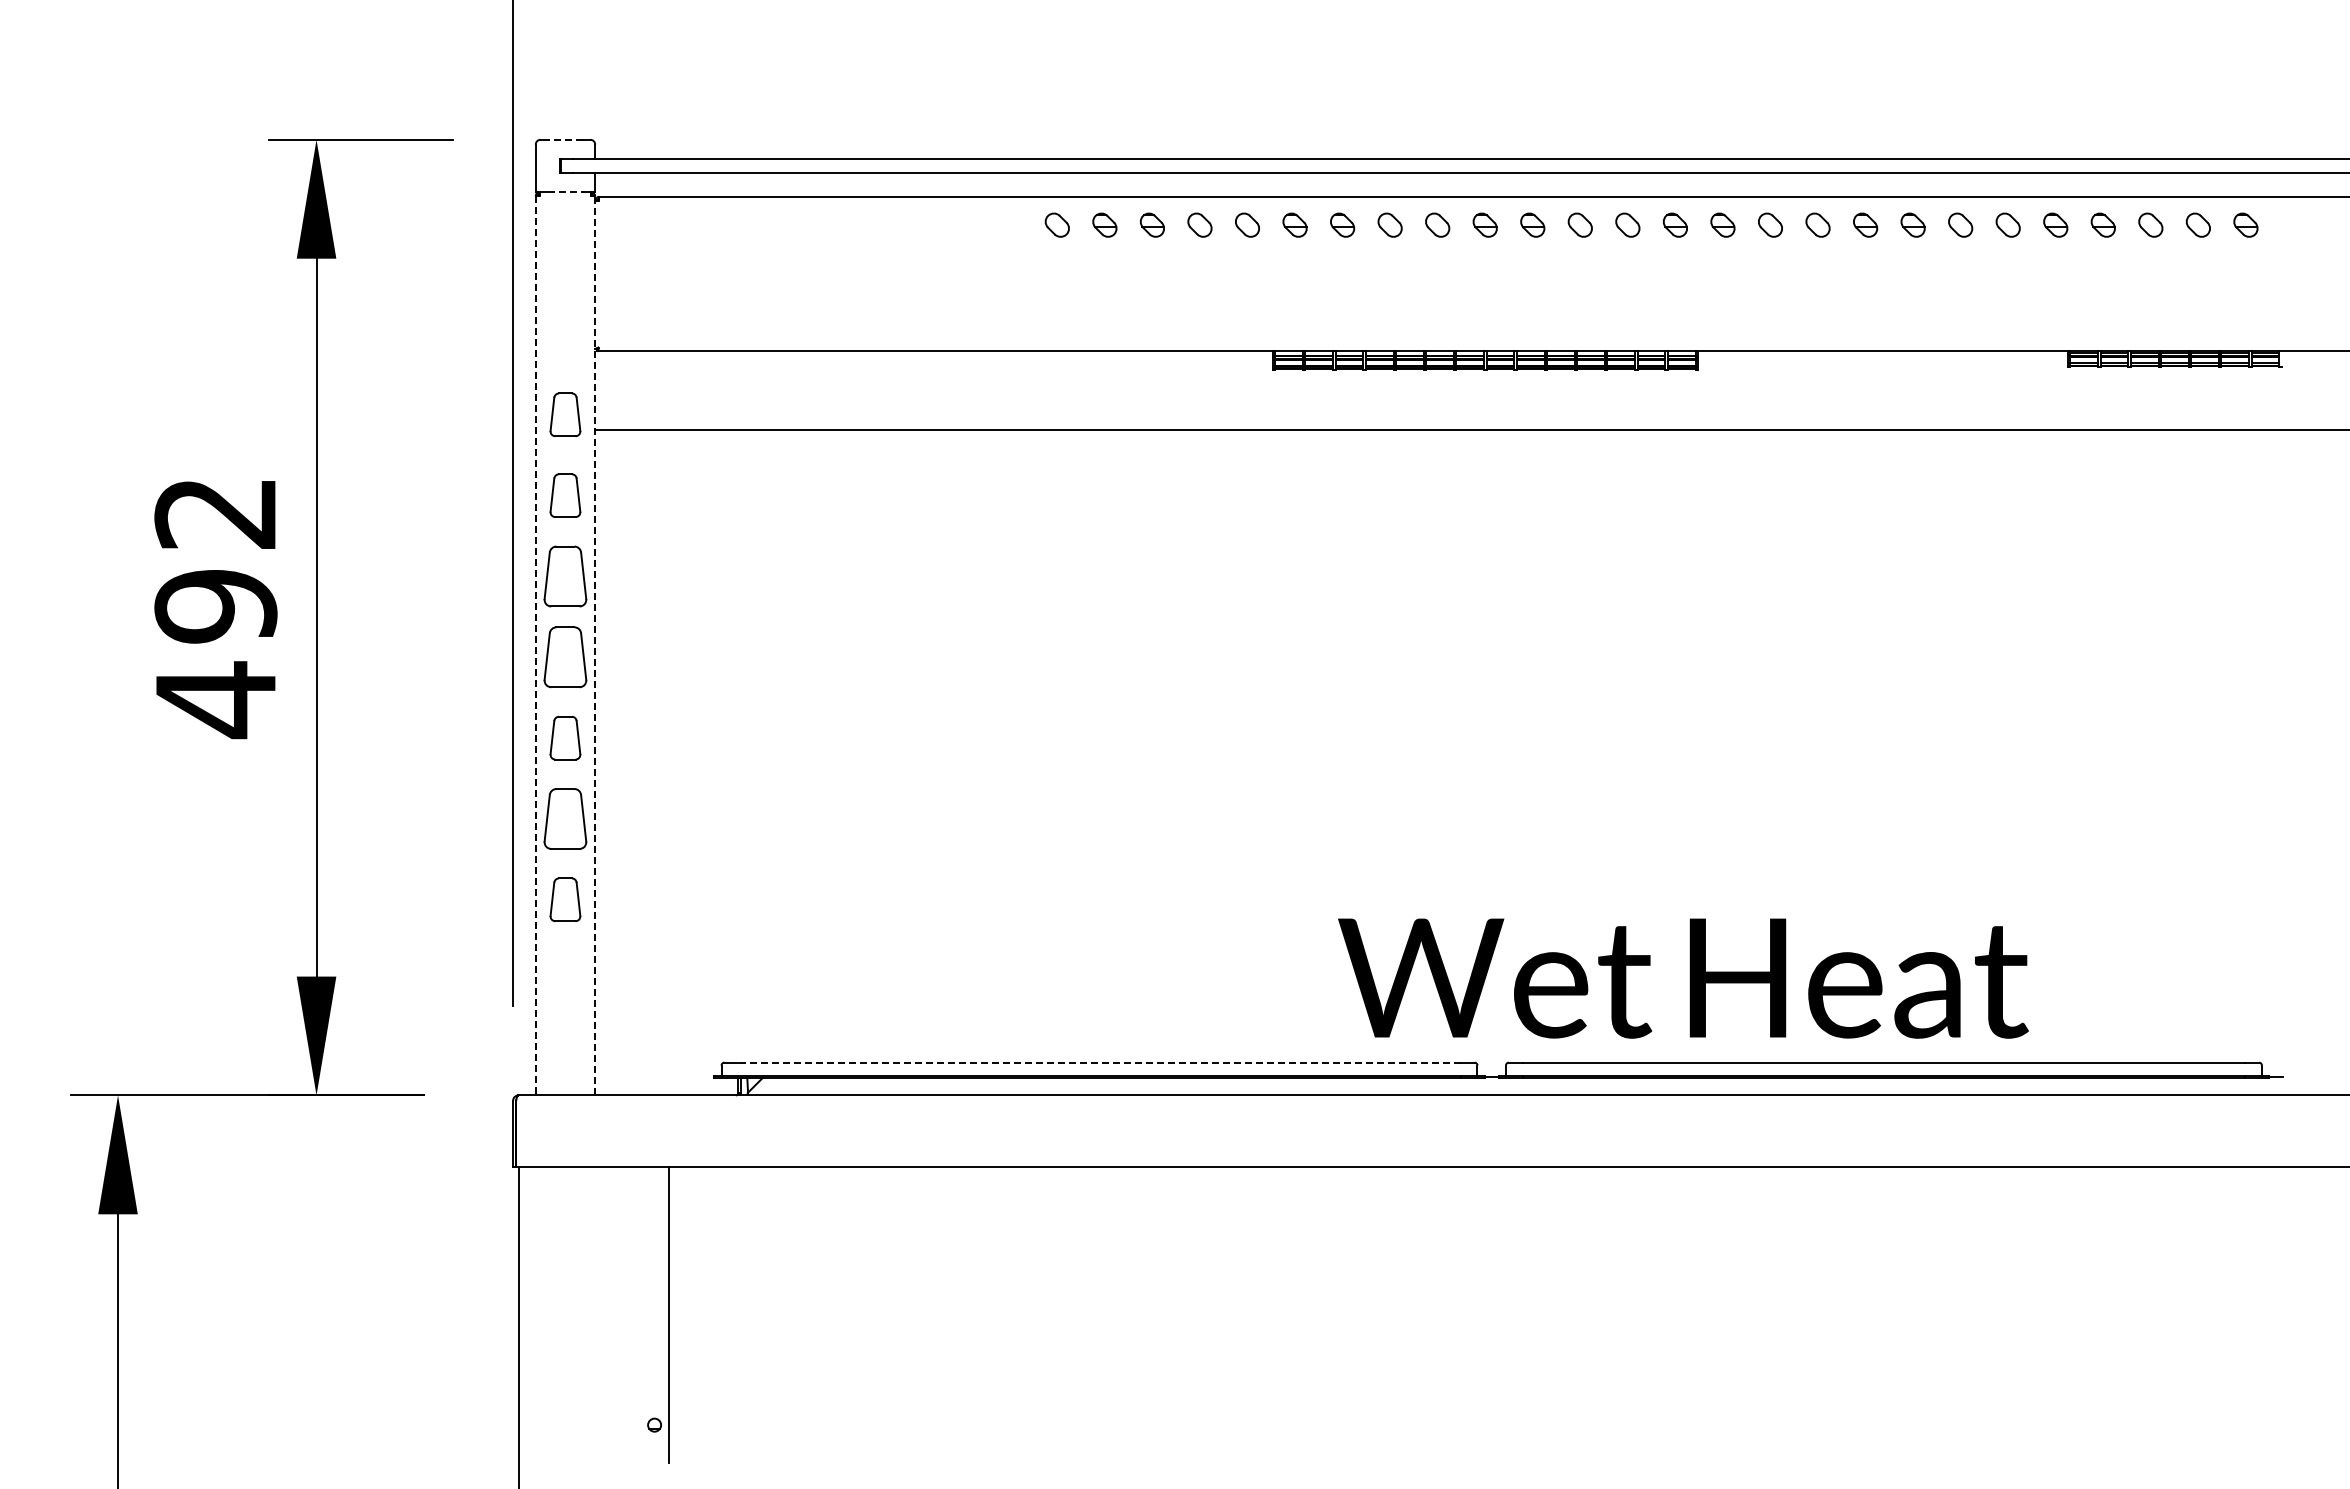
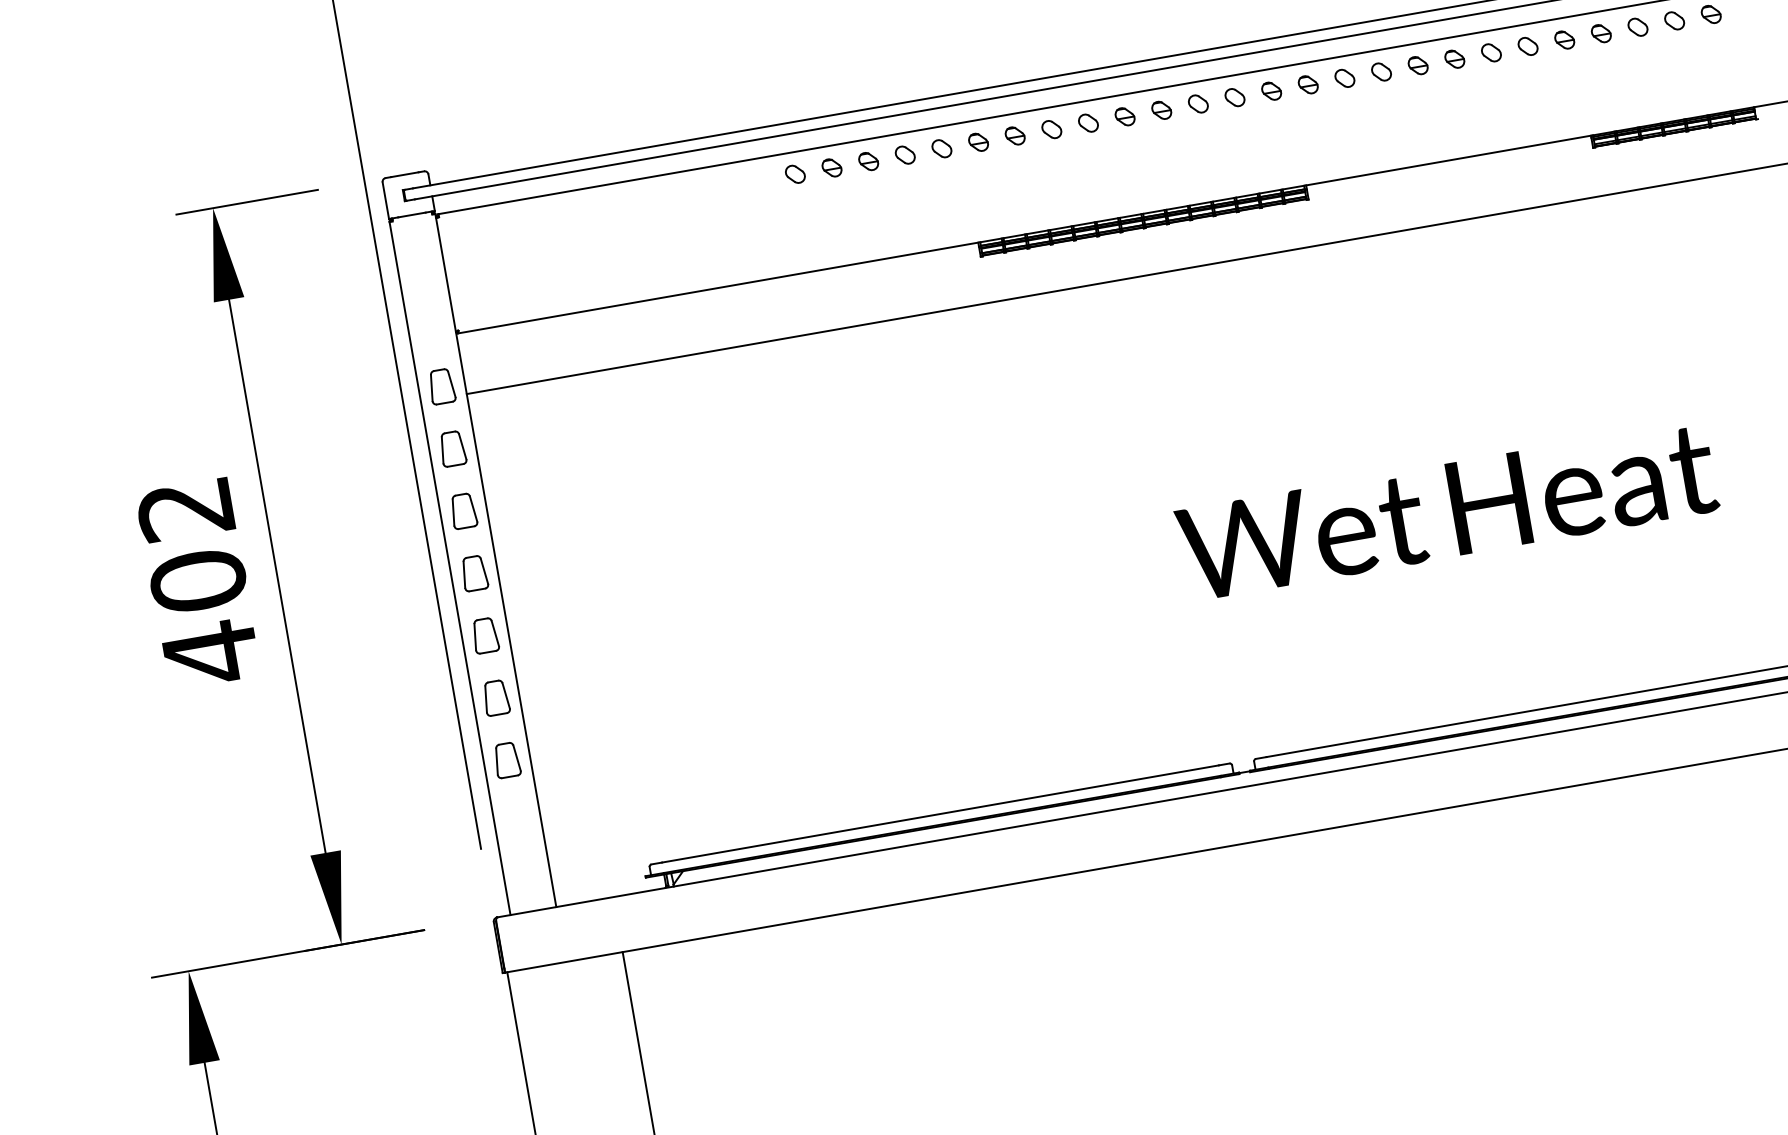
line: (565, 139) -> (404, 174), dashed -> solid
line: (565, 192) -> (412, 215), dashed -> solid
part: (565, 576) -> (463, 511), size x0.71
text: (215, 606) -> (197, 581), 492 -> 402
line: (535, 645) -> (449, 568), dashed -> solid
line: (595, 645) -> (496, 560), dashed -> solid
part: (565, 657) -> (474, 573), size x0.71
part: (565, 818) -> (496, 697), size x0.71
text: (1683, 978) -> (1447, 511), moved
line: (1099, 1062) -> (940, 813), dashed -> solid

